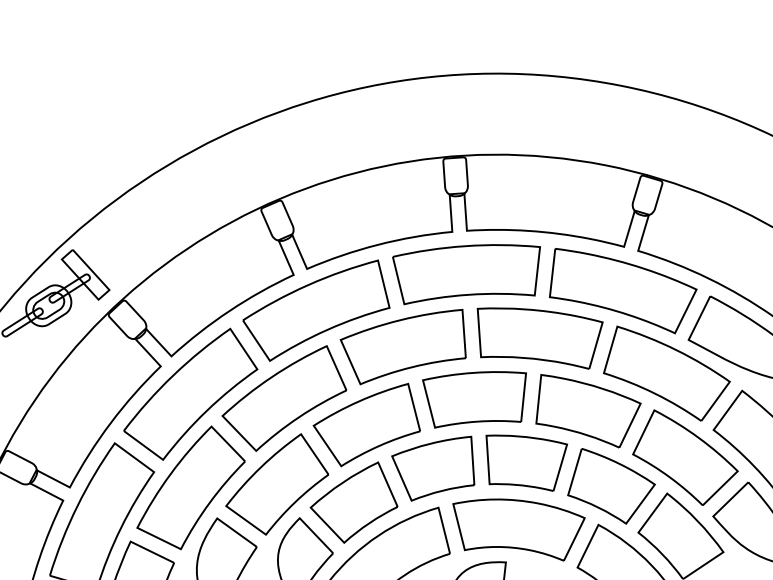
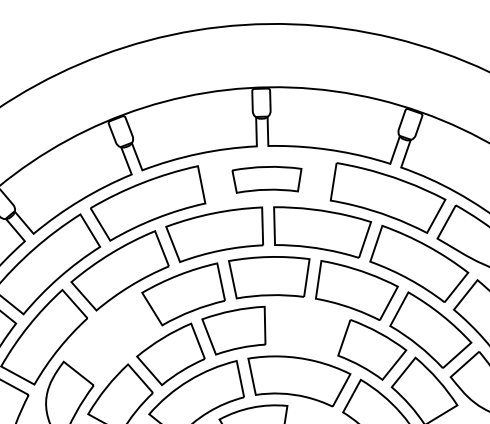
part: (466, 274) -> (266, 180), size x0.6
part: (526, 462) -> (306, 328), removed
part: (277, 484) -> (111, 337), removed

